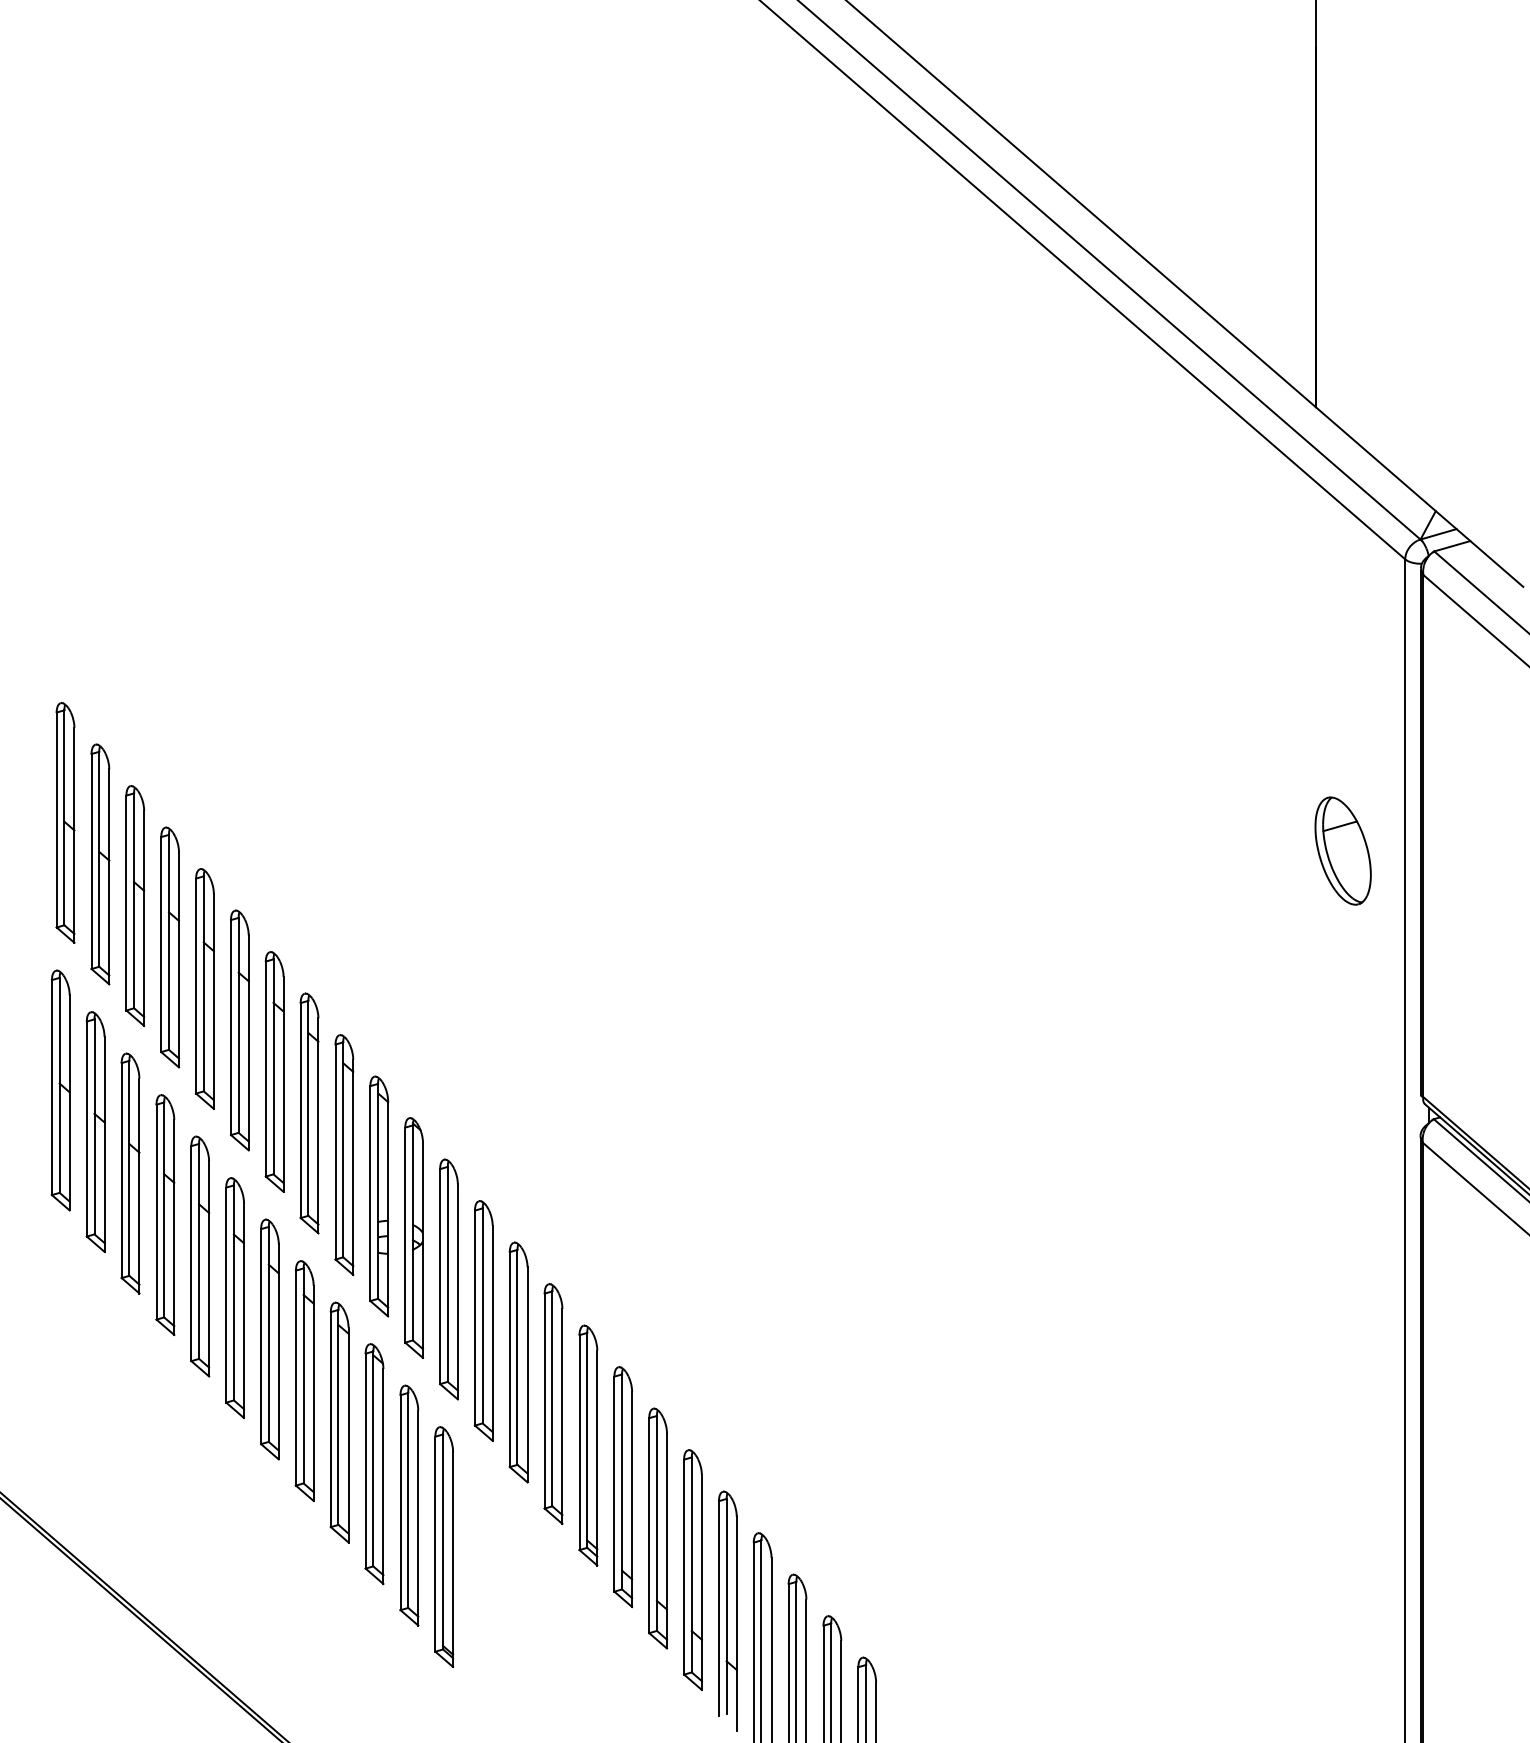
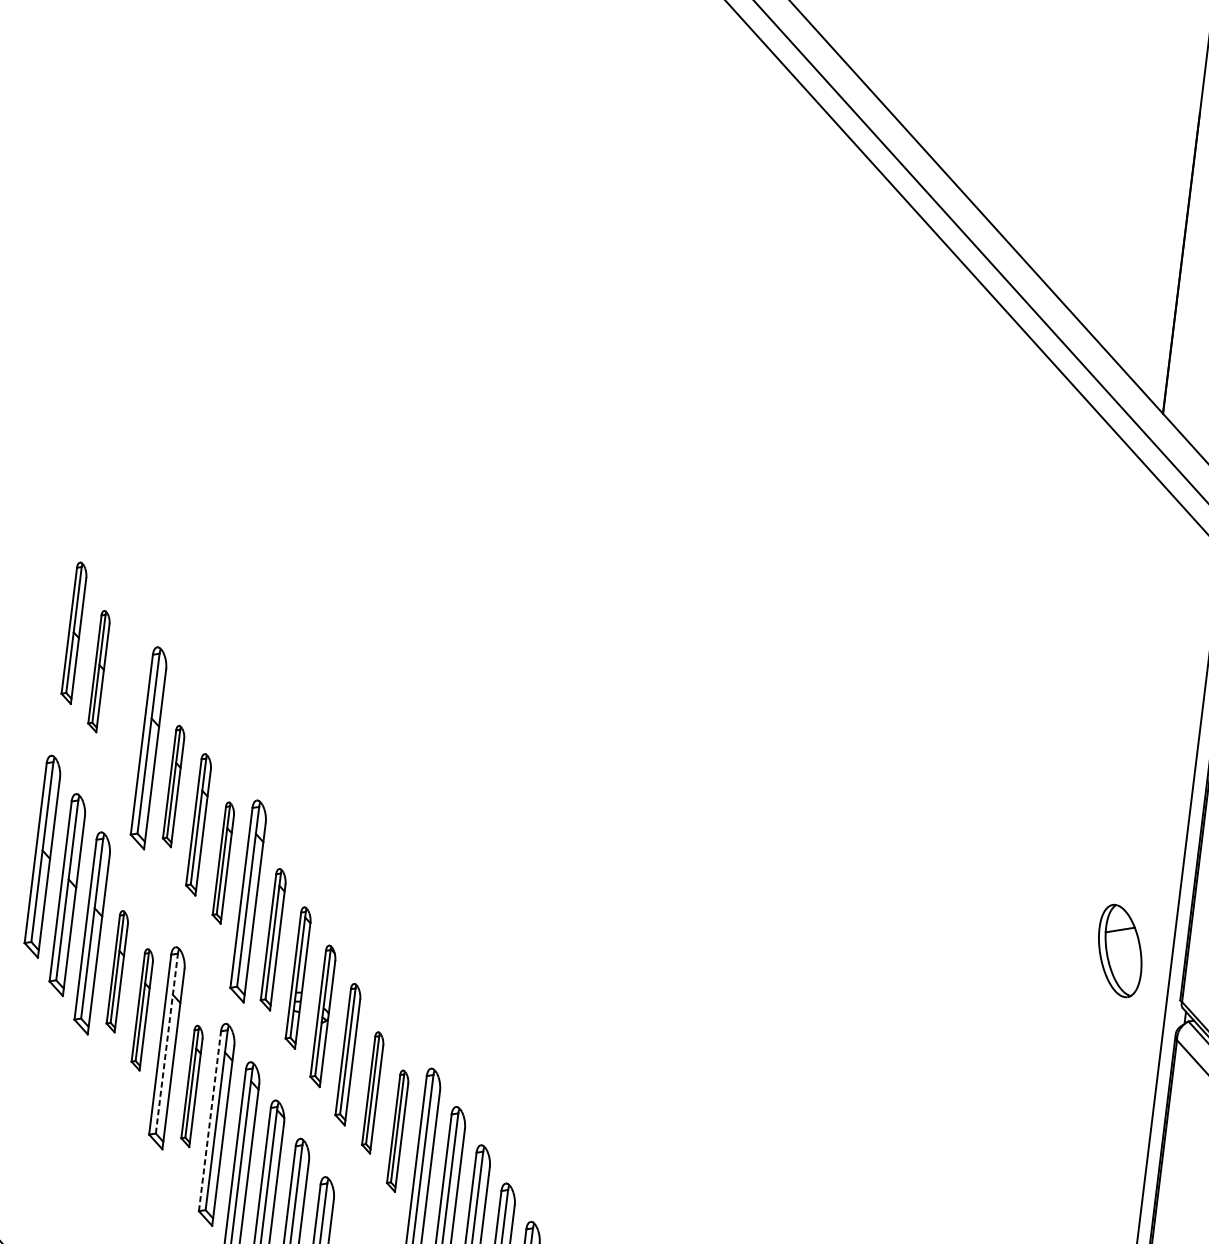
part: (65, 822) -> (74, 632), size x0.7
part: (1342, 850) -> (1119, 950), moved
part: (100, 864) -> (99, 671), size x0.6
part: (135, 905) -> (124, 709), removed
part: (204, 988) -> (173, 785), size x0.6
part: (239, 1030) -> (198, 824), size x0.7
part: (274, 1071) -> (223, 862), size x0.6
part: (344, 1154) -> (273, 939), size x0.7
part: (379, 1196) -> (298, 977), size x0.7
part: (165, 1215) -> (117, 971), size x0.6
part: (413, 1237) -> (322, 1015), size x0.7
part: (200, 1256) -> (142, 1009), size x0.6
part: (448, 1279) -> (347, 1054), size x0.7
line: (233, 1292) -> (166, 1043), solid -> dashed
part: (483, 1320) -> (372, 1092), size x0.6
part: (269, 1339) -> (191, 1086), size x0.6
part: (518, 1362) -> (397, 1131), size x0.6
line: (295, 1377) -> (209, 1120), solid -> dashed

